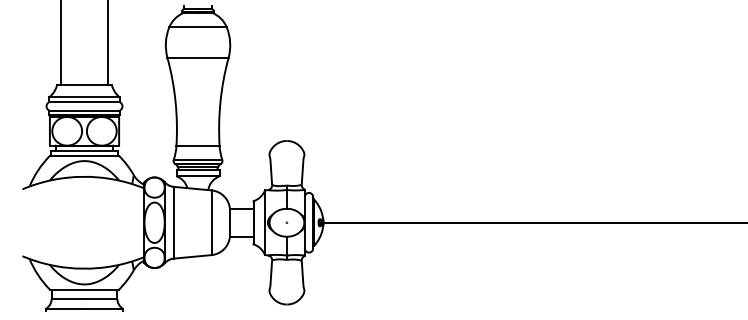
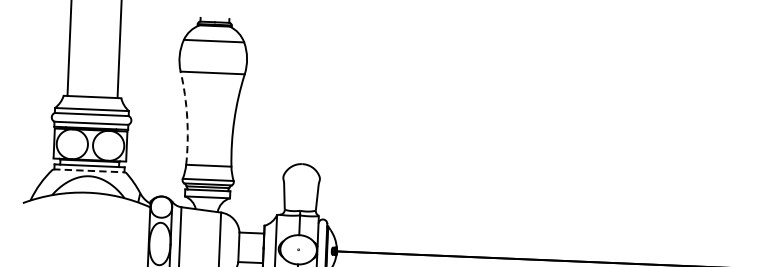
arc: (175, 101) -> (187, 117), solid -> dashed
line: (84, 155) -> (89, 170), solid -> dashed

